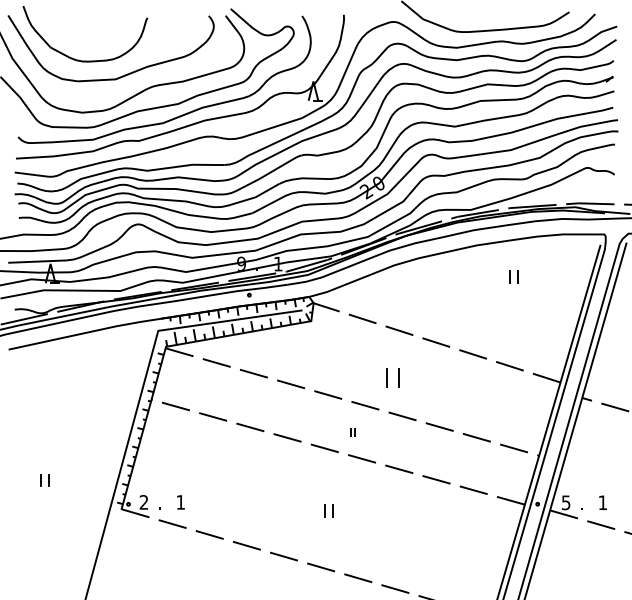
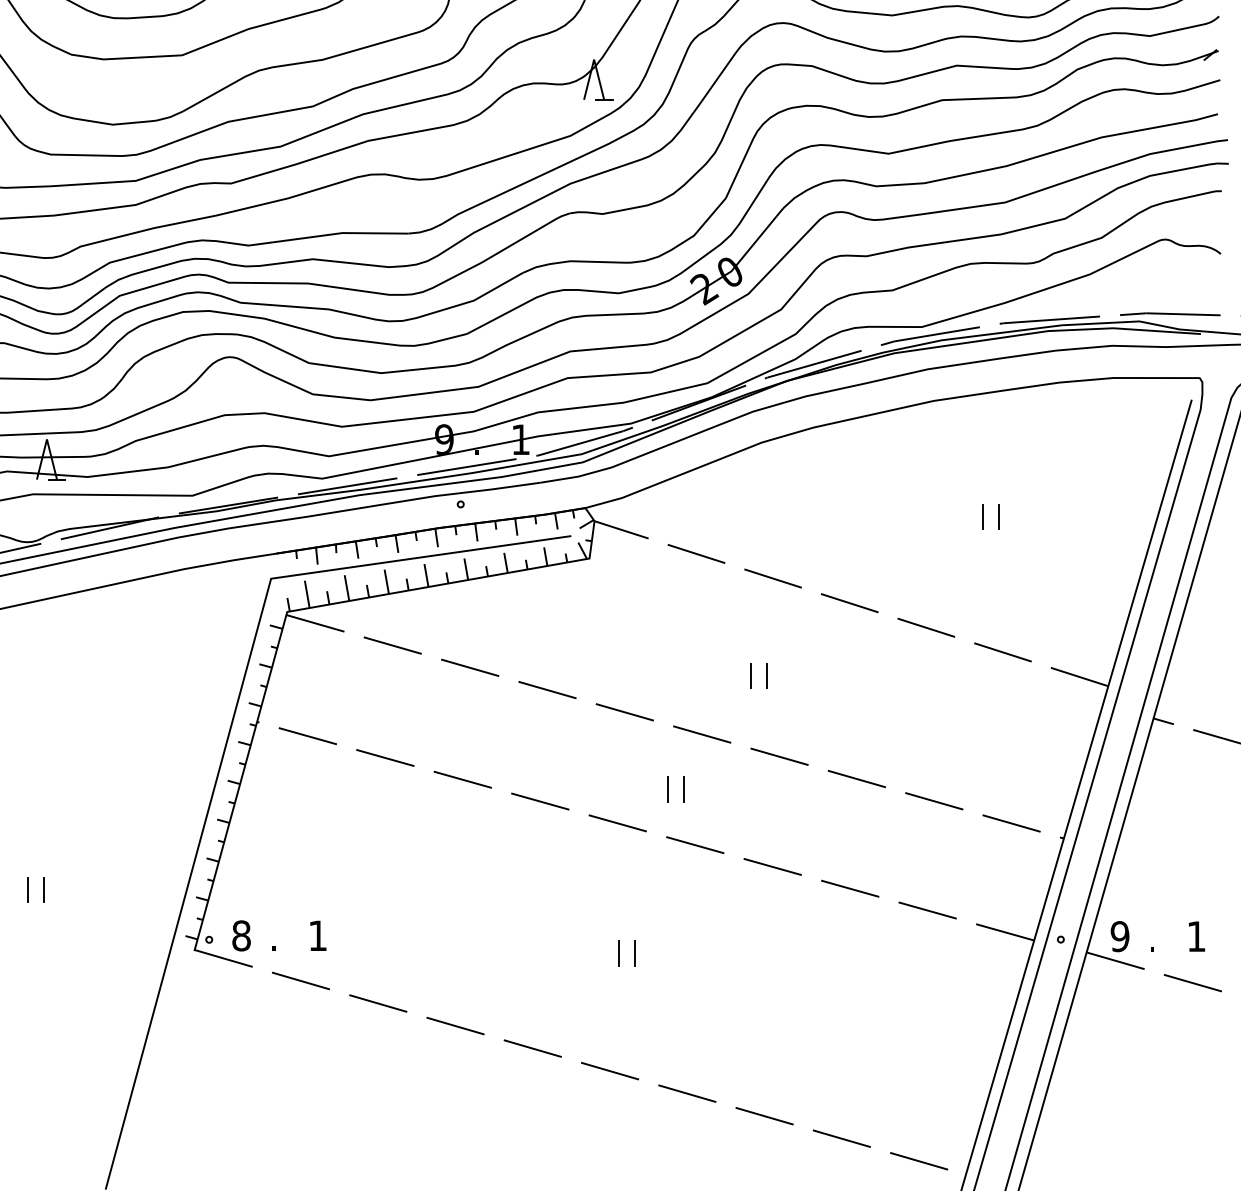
part: (513, 276) -> (989, 515), moved
part: (392, 377) -> (758, 675), size x0.62
part: (352, 431) -> (675, 788), size x1.67
text: (143, 502) -> (240, 935), 2 -> 8
text: (565, 502) -> (1118, 935), 5 -> 9

